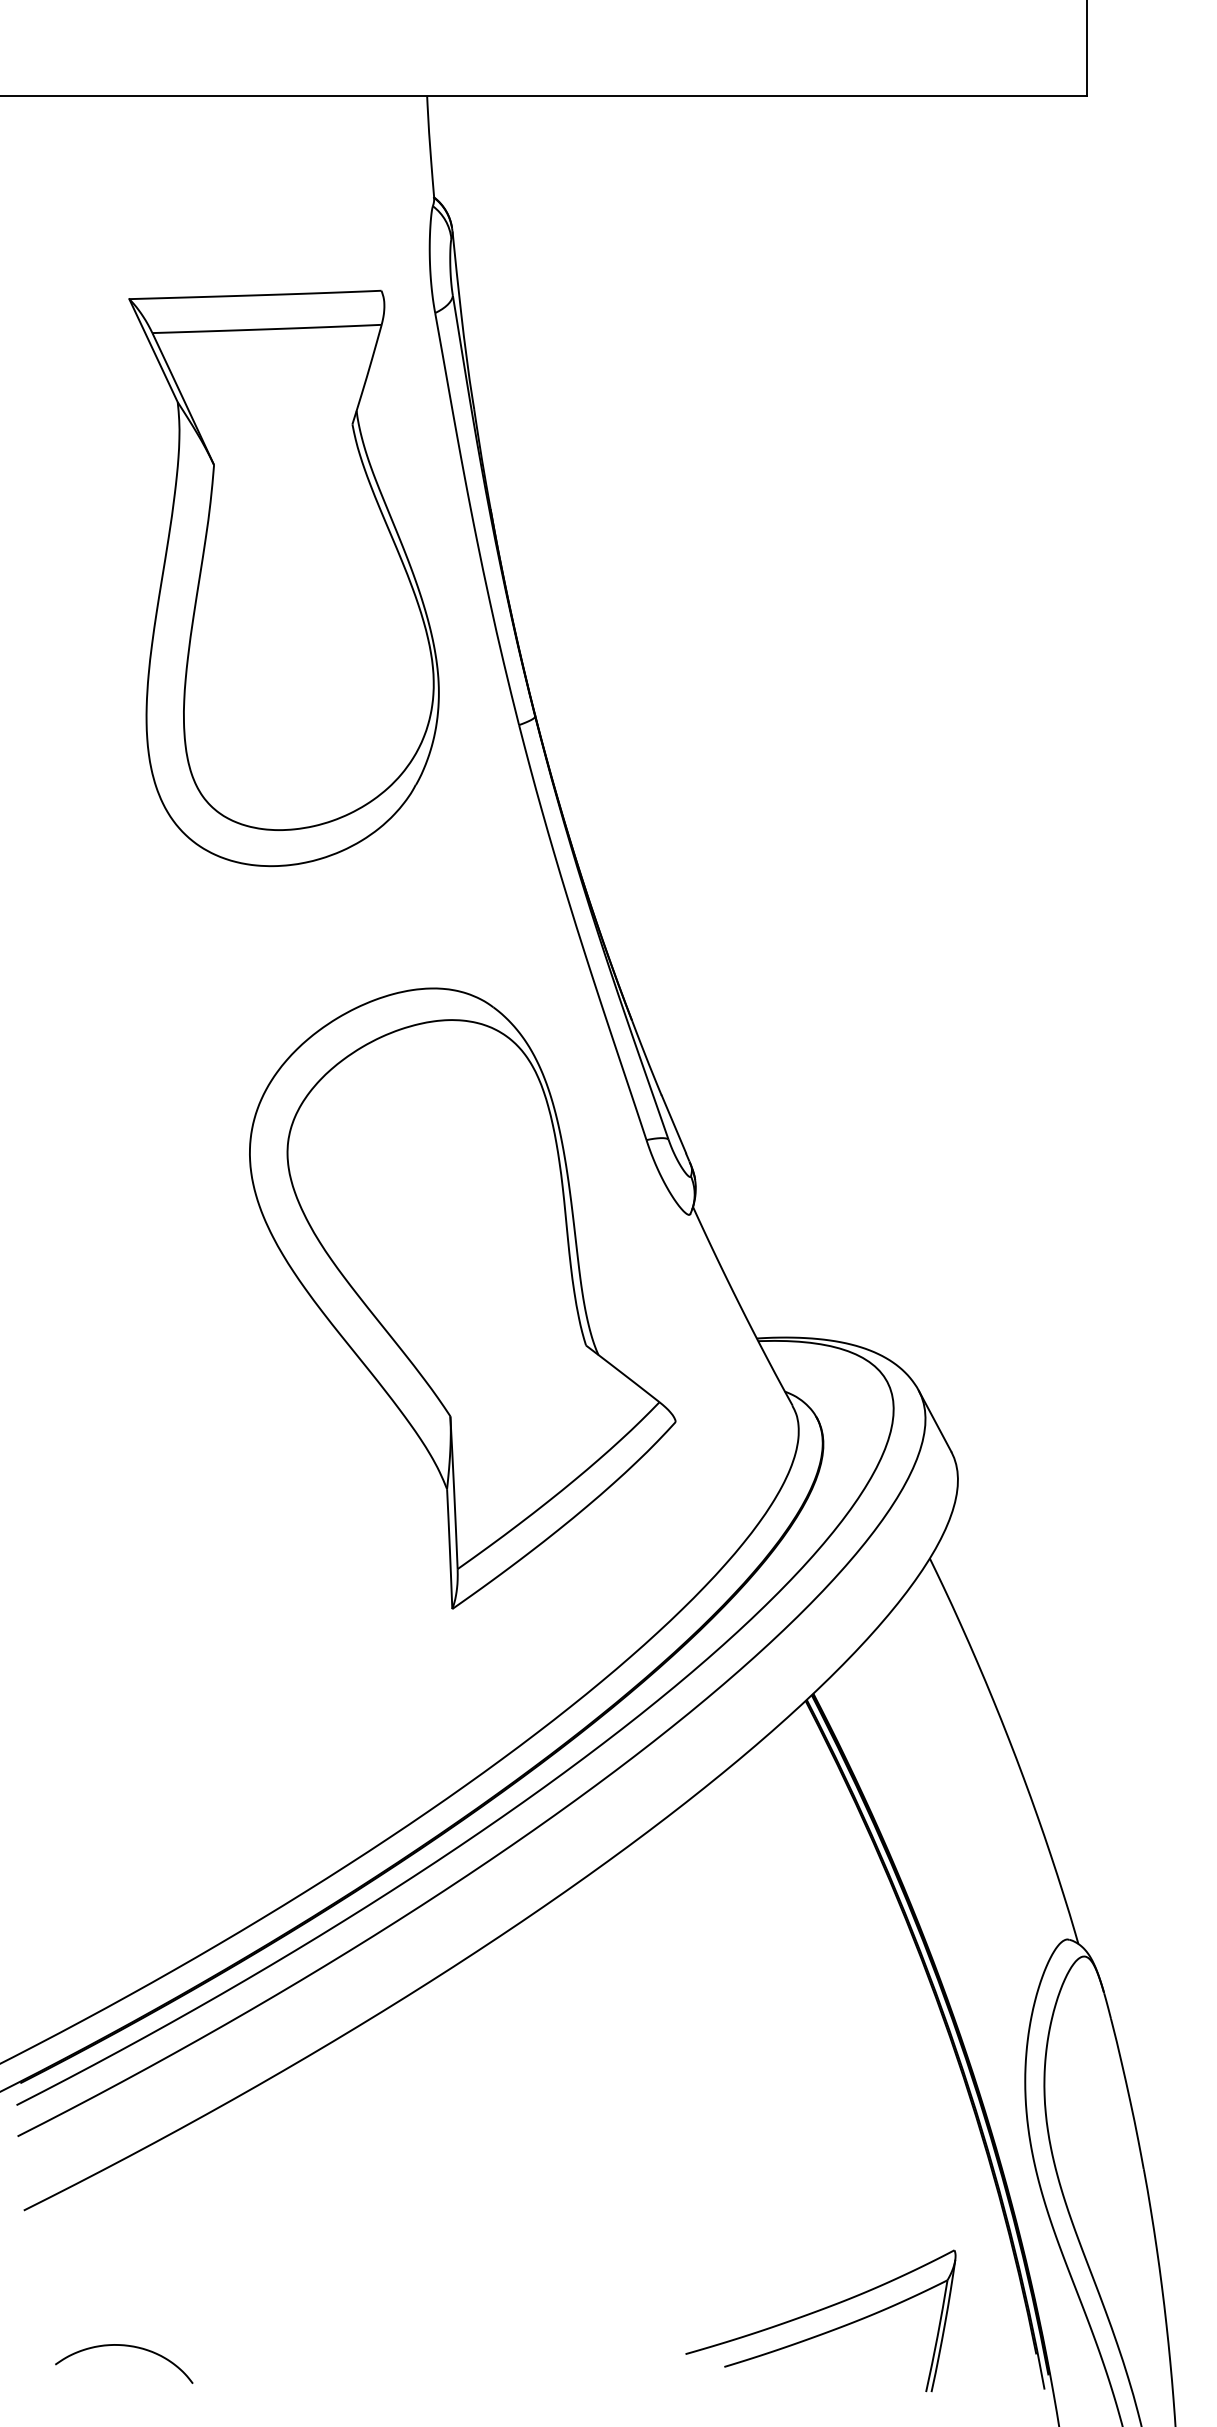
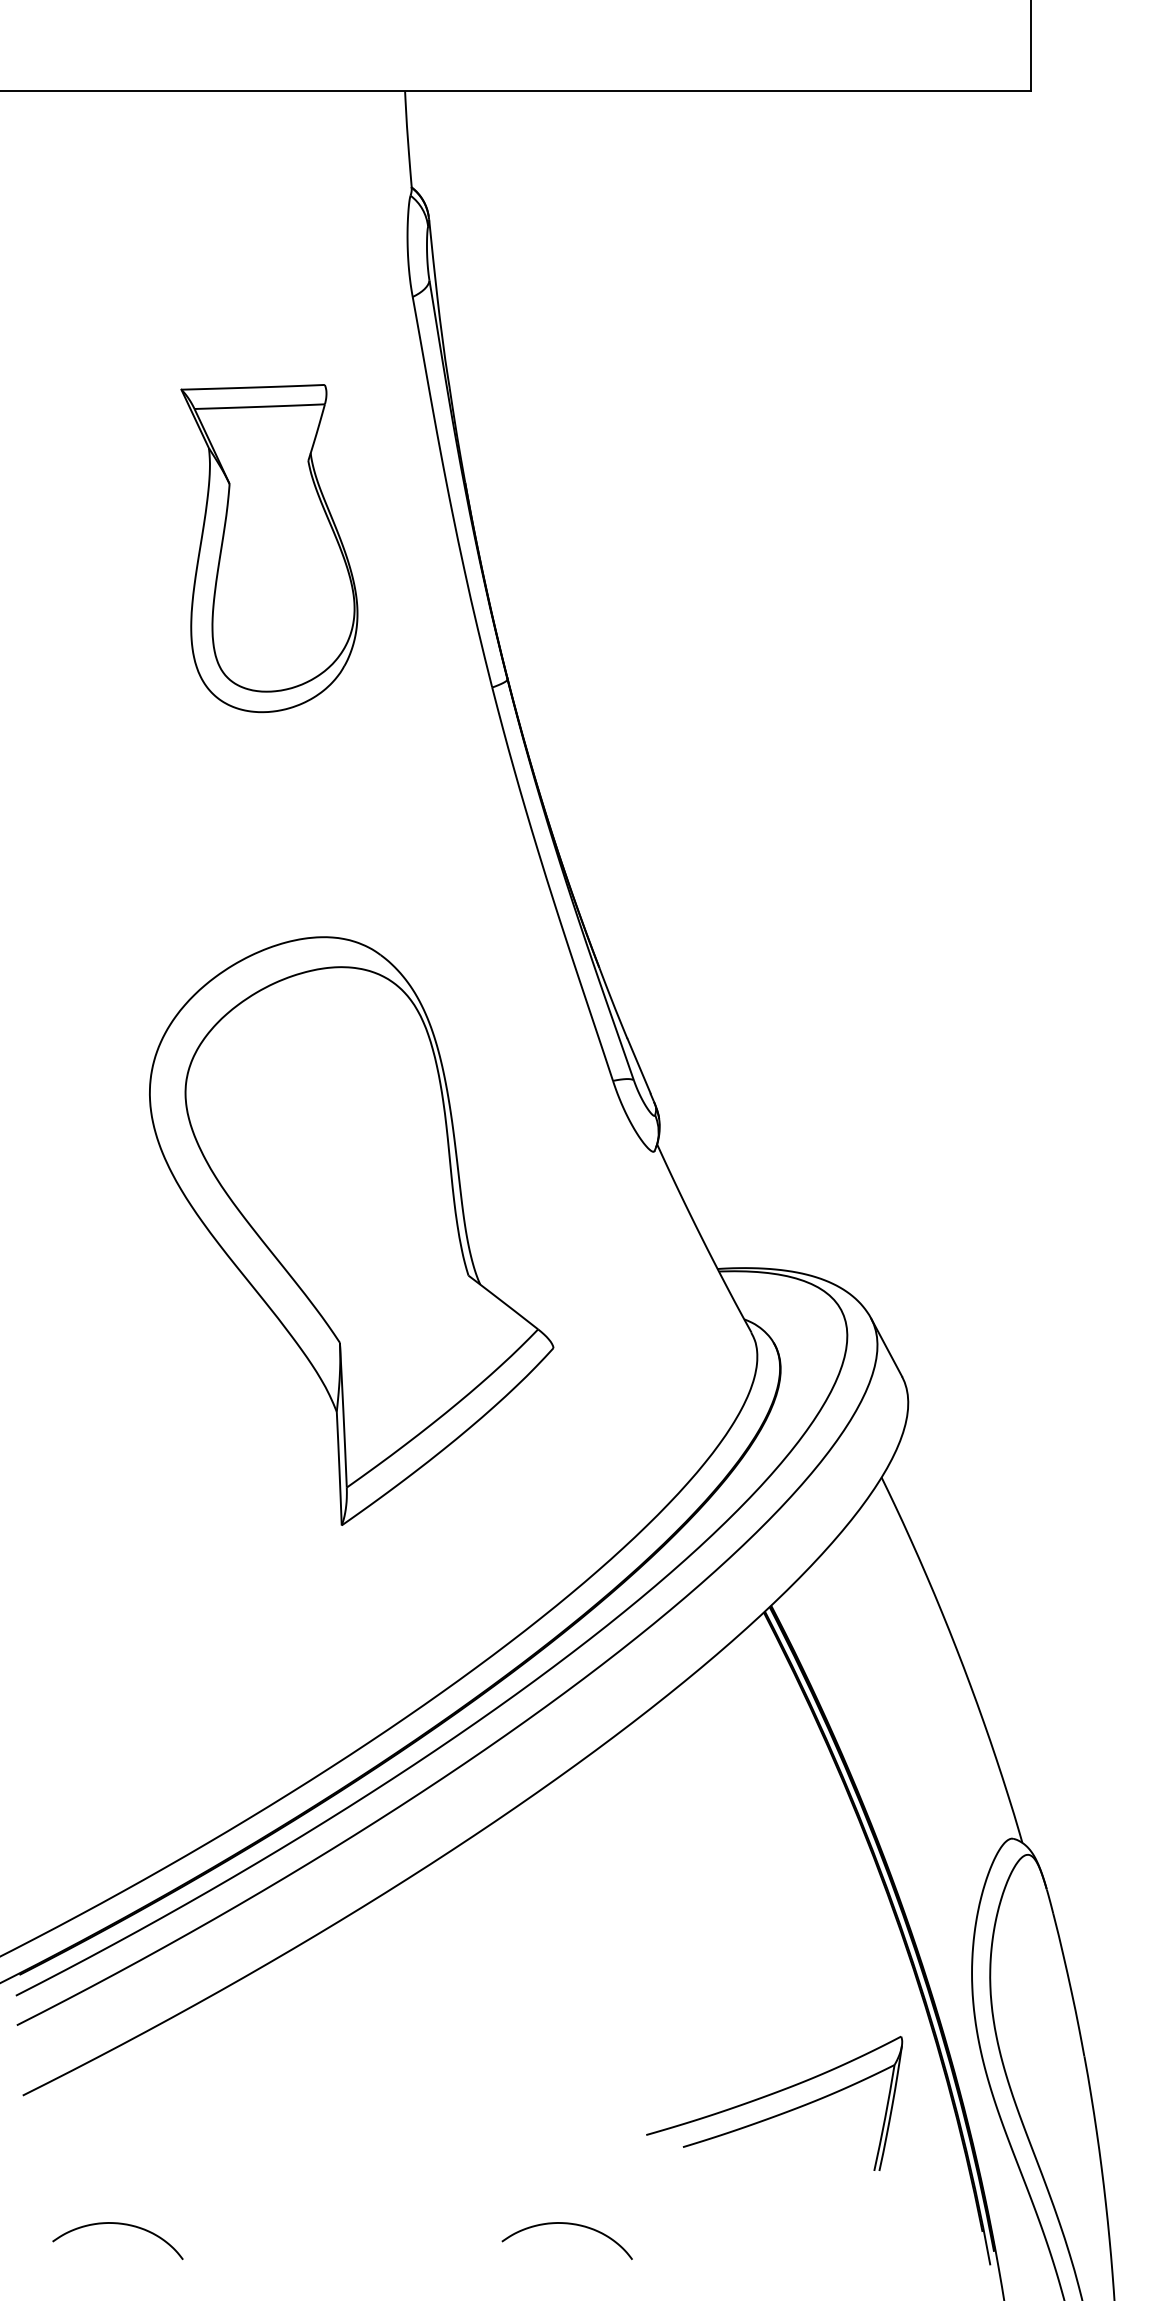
part: (283, 578) -> (268, 548), size x0.6
part: (462, 1298) -> (351, 1231), moved
part: (817, 2312) -> (771, 2095), moved
curve: (598, 2346) -> (567, 2224), added

